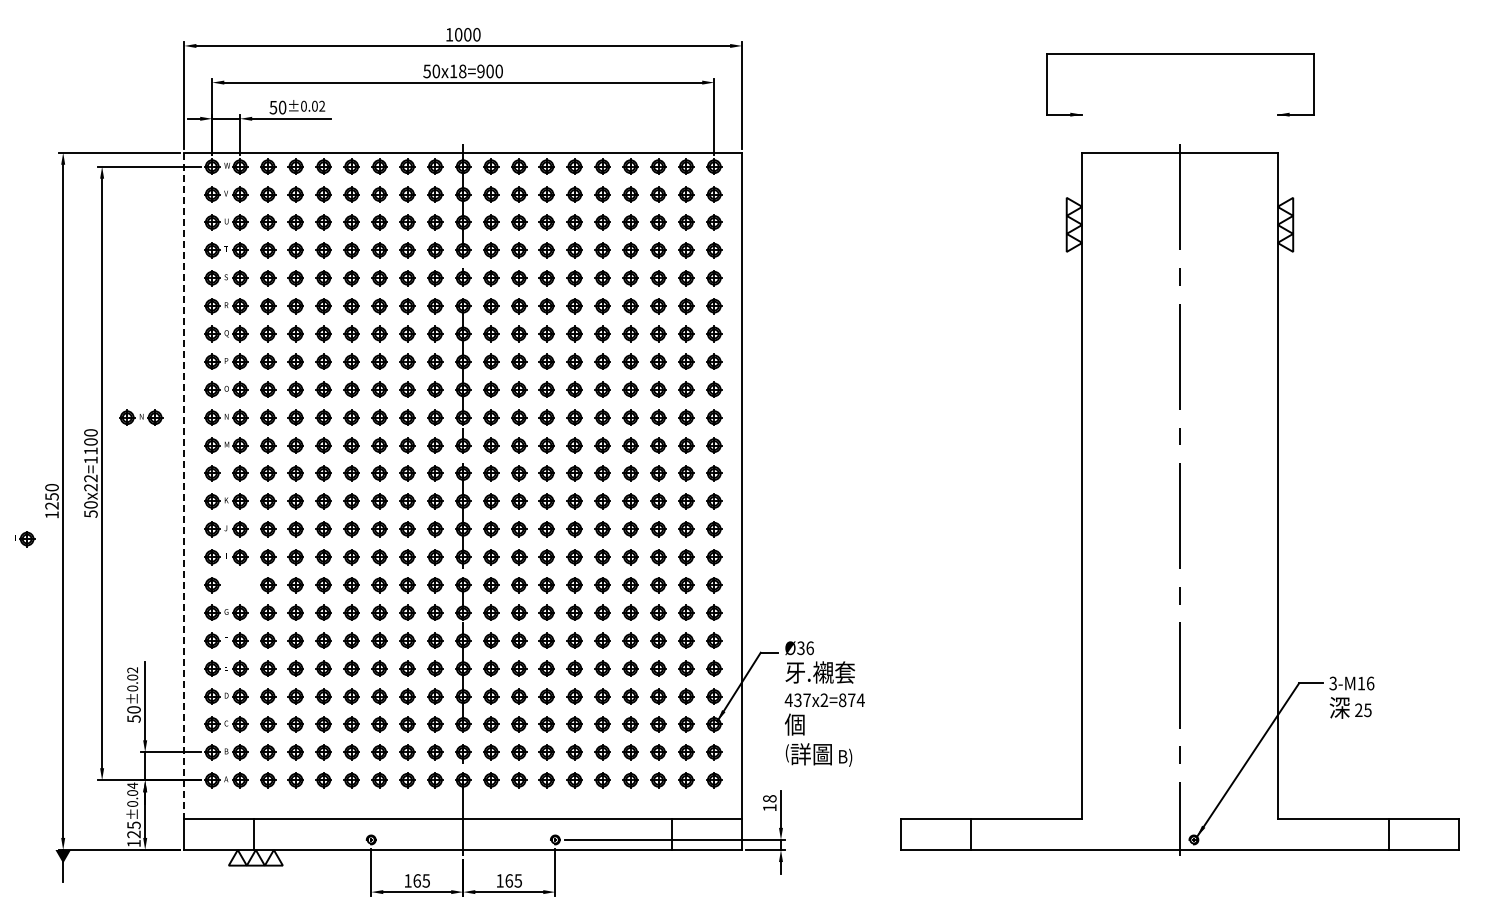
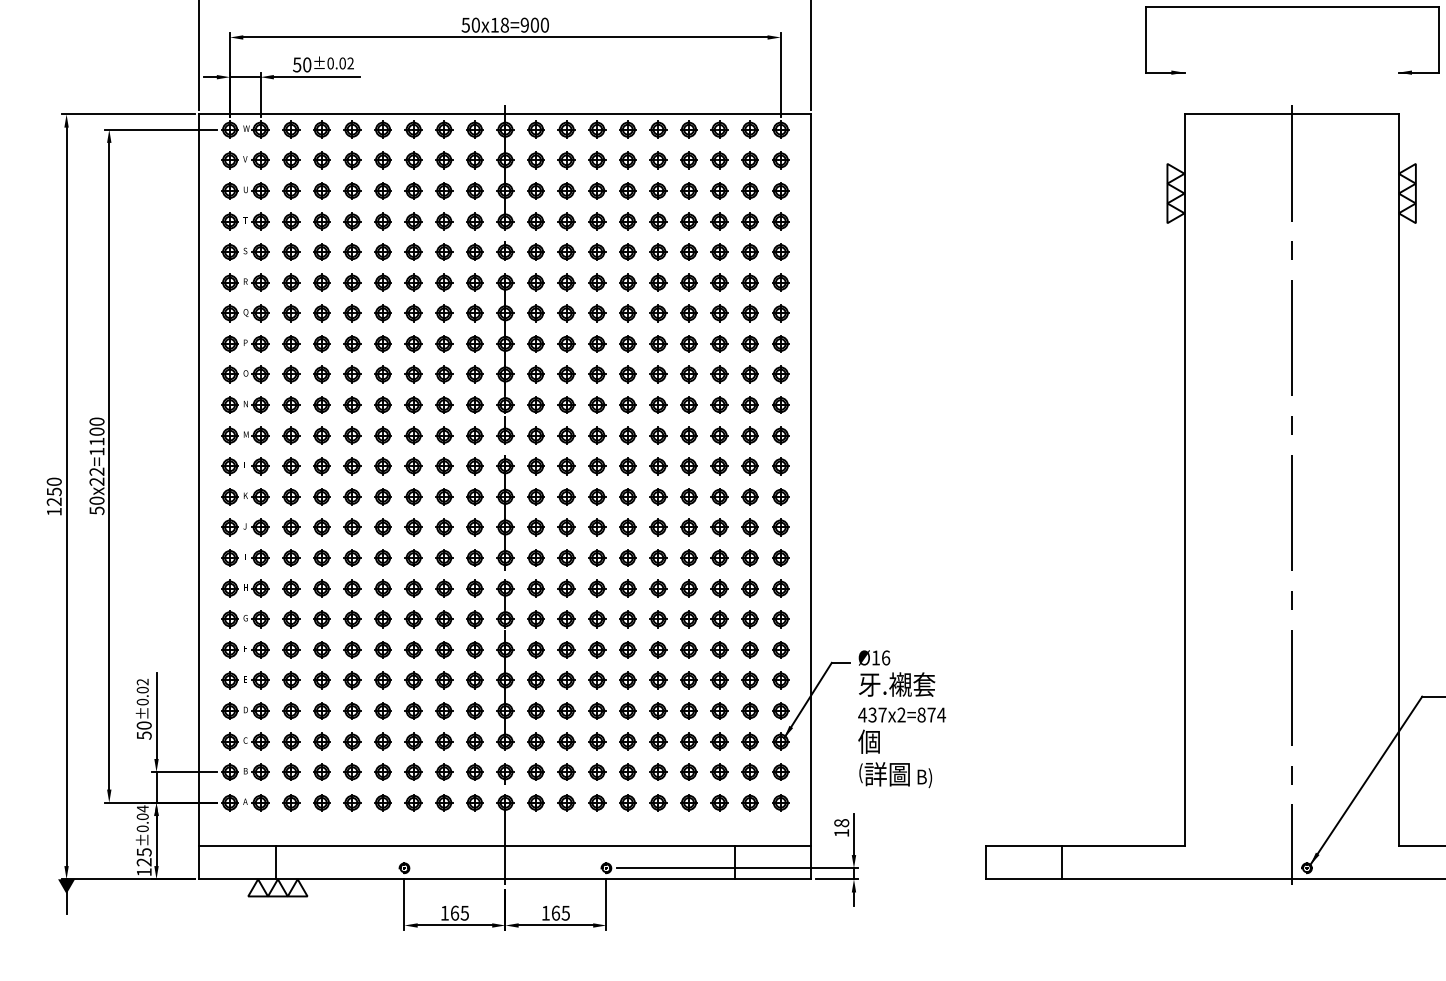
part: (141, 417) -> (152, 404), removed
line: (184, 486) -> (199, 480), dashed -> solid
part: (25, 539) -> (258, 589), moved
text: (800, 648) -> (875, 658), Ø36 -> Ø16

